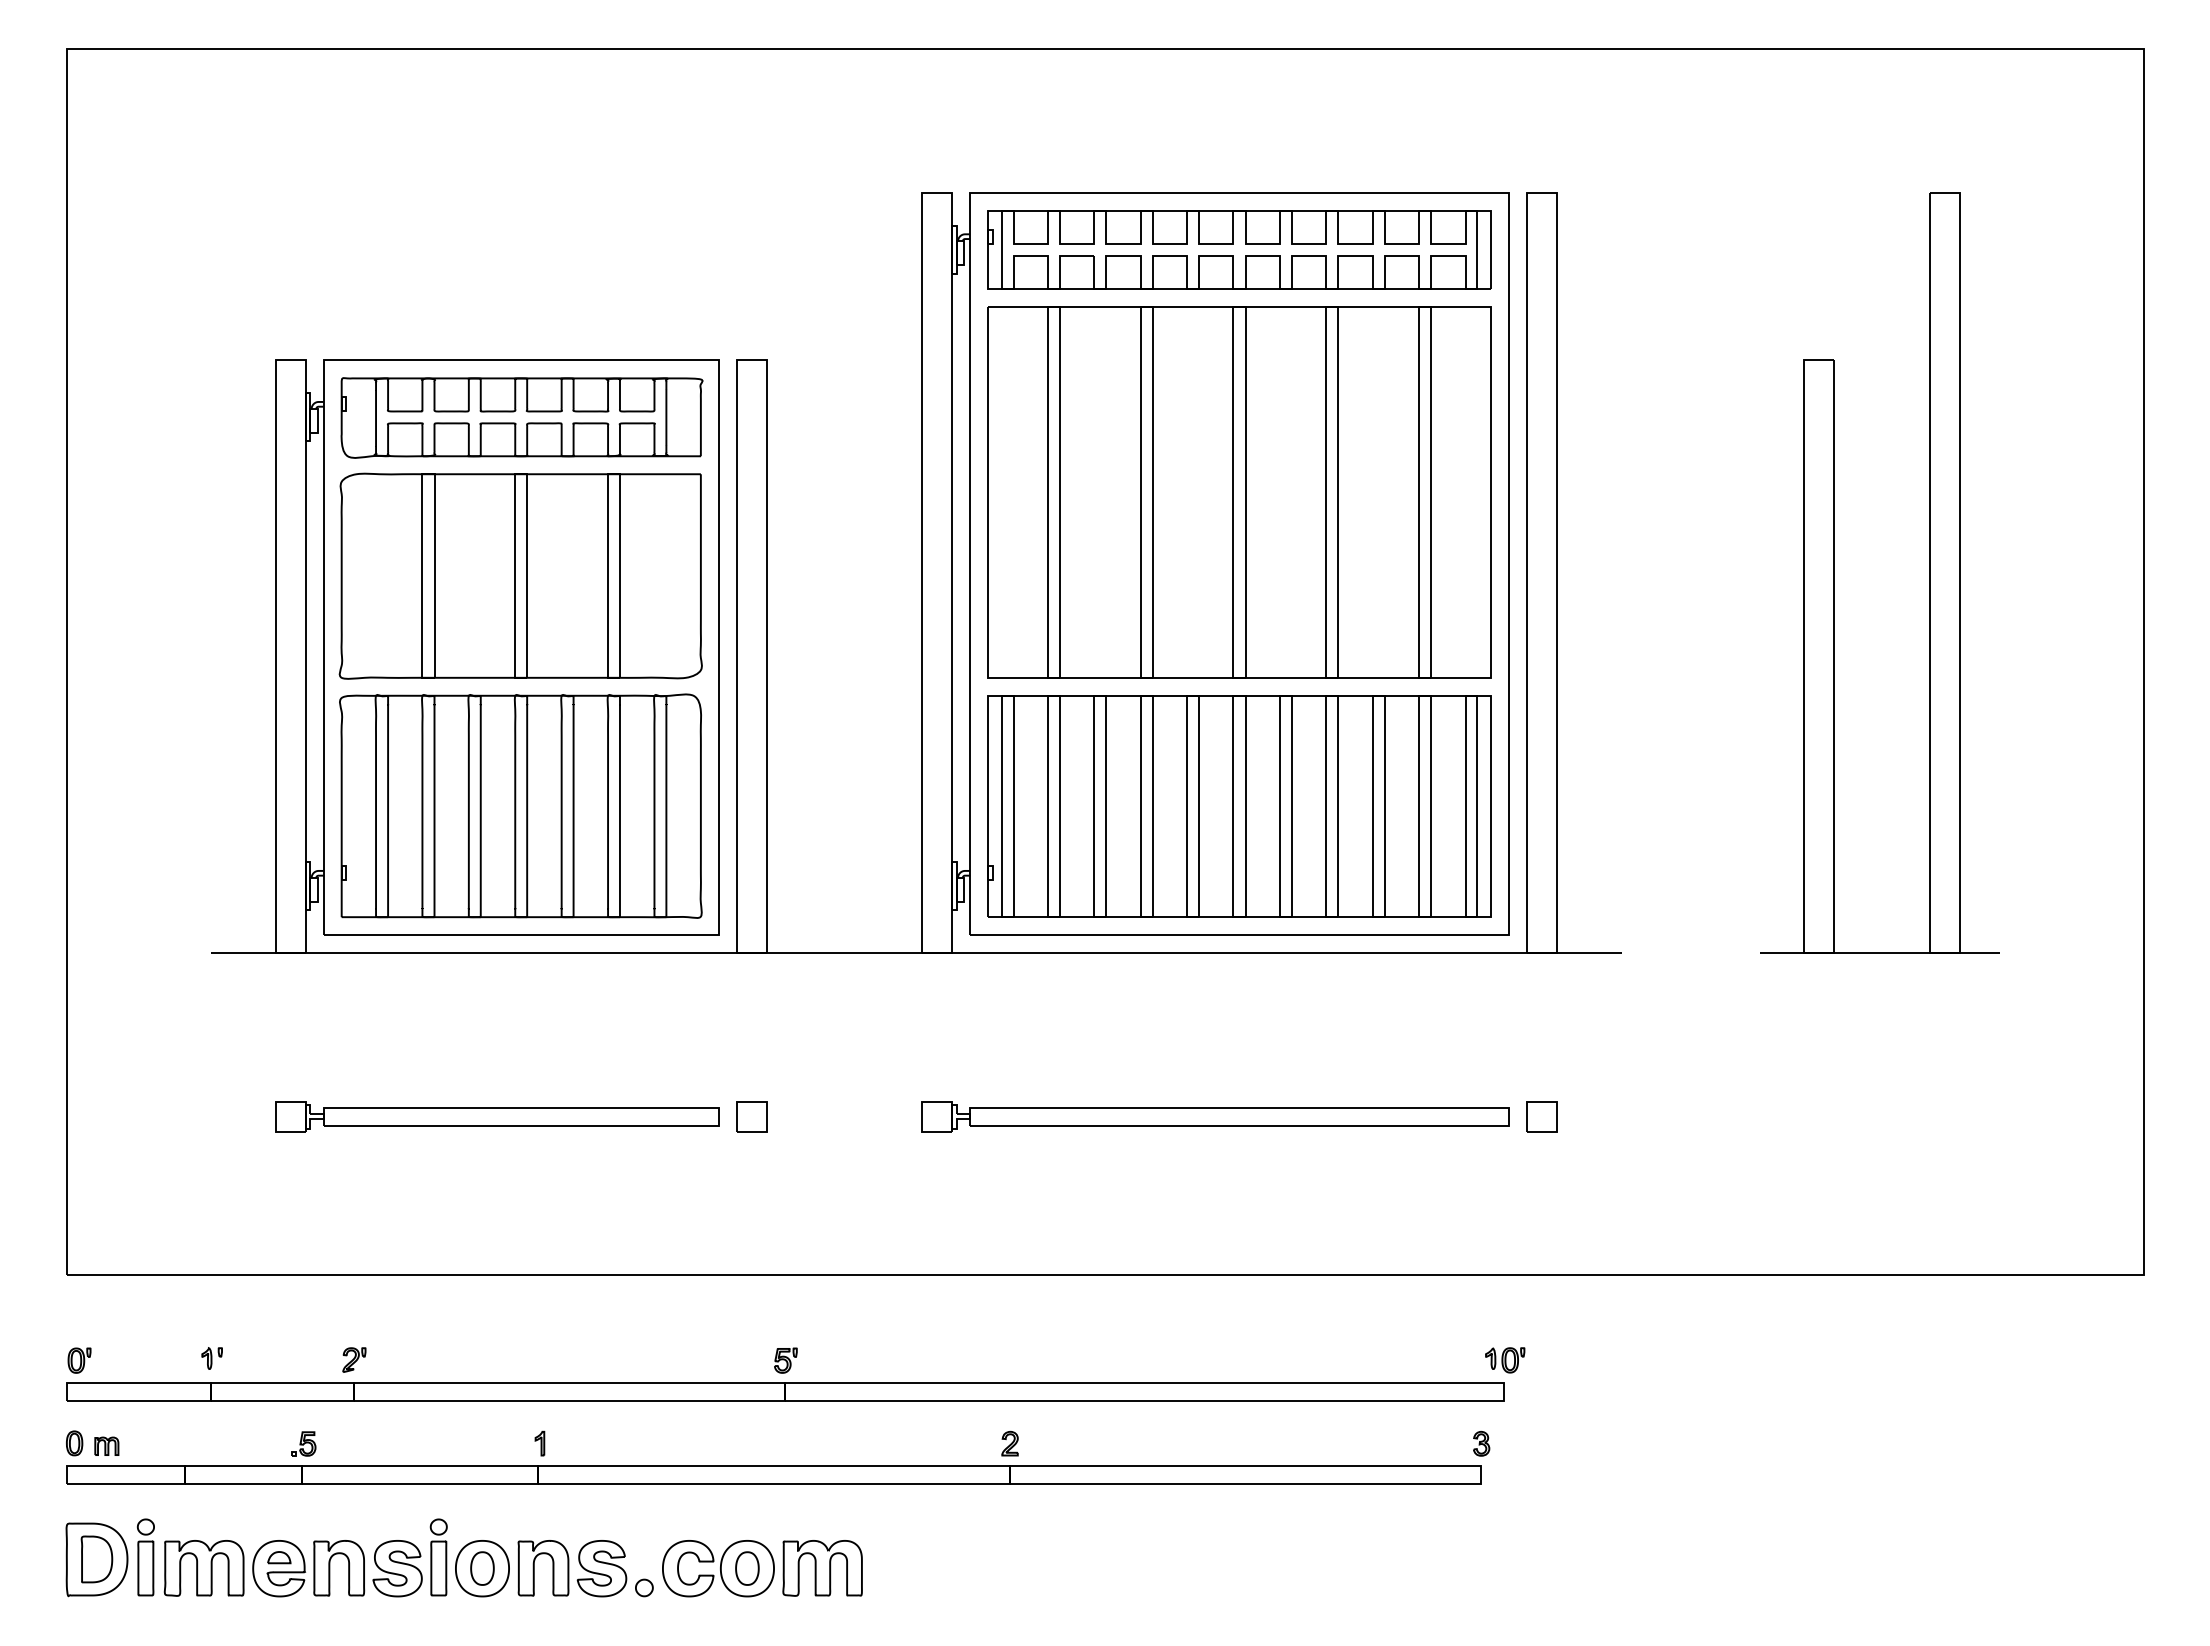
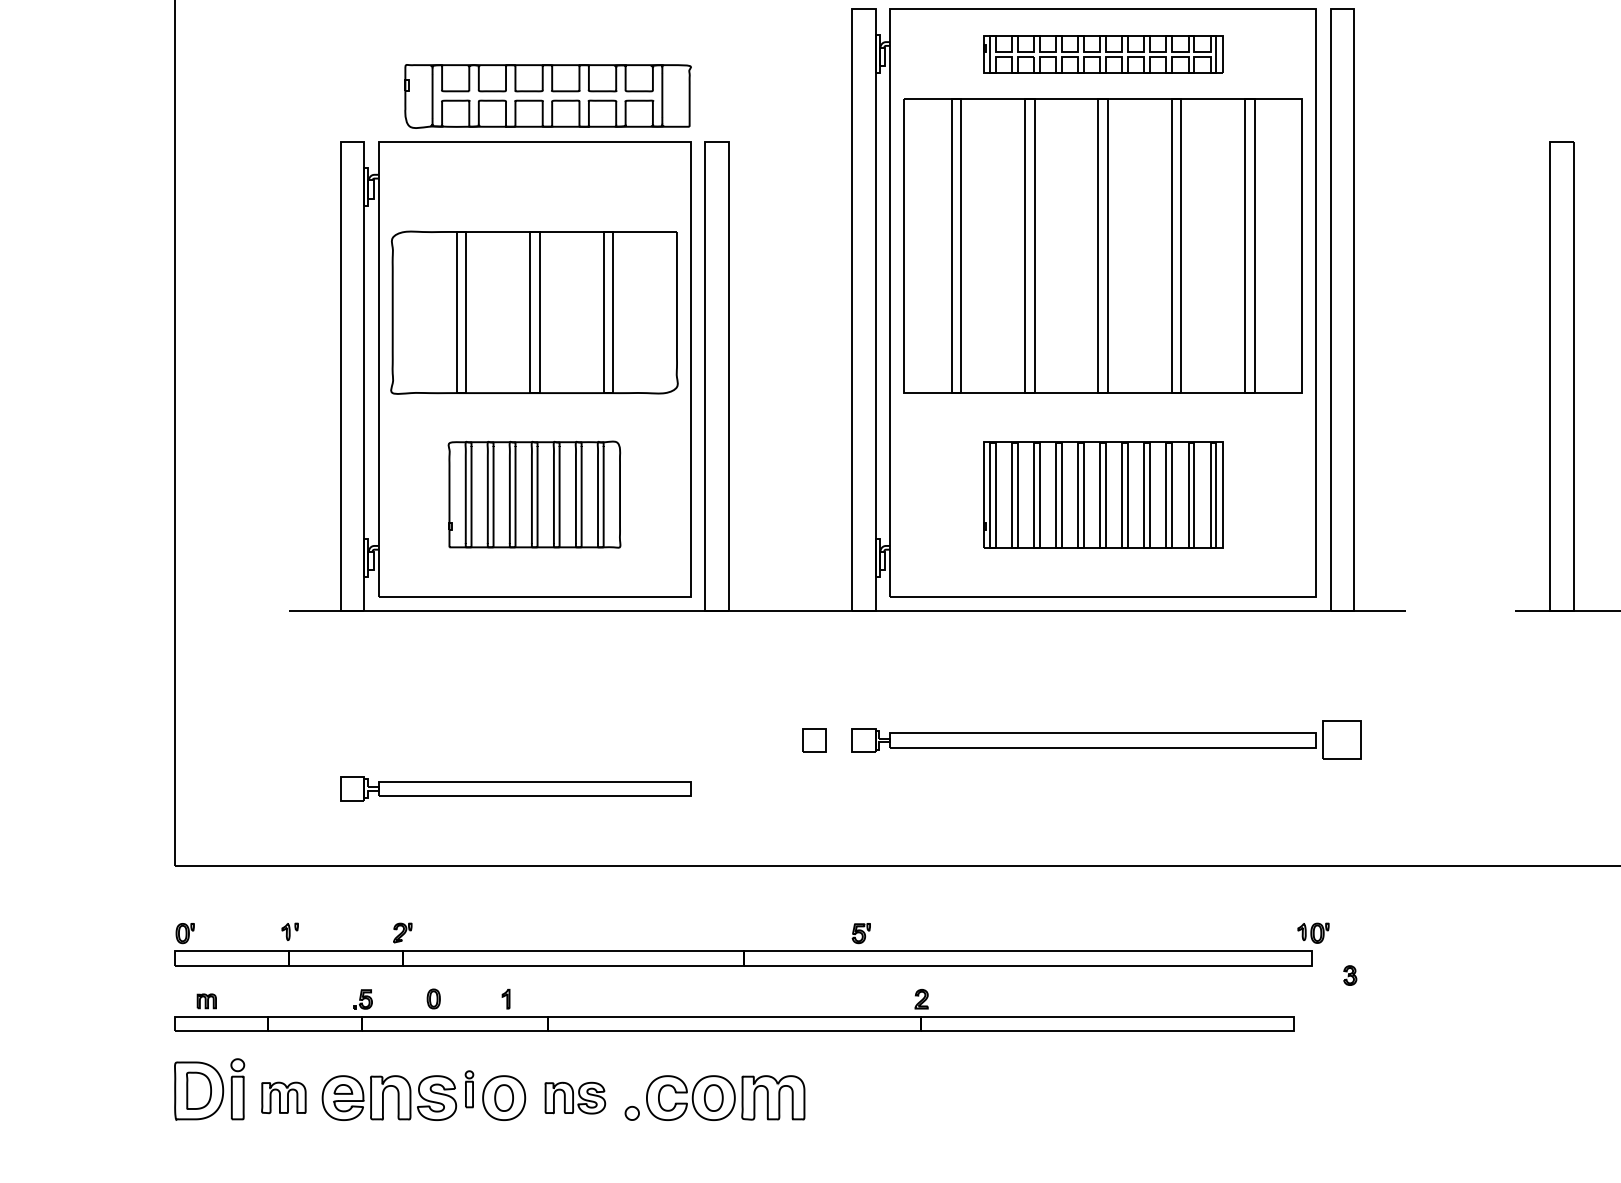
part: (1239, 249) -> (1103, 54), size x0.6
part: (521, 417) -> (547, 96), moved
part: (520, 805) -> (534, 494), size x0.6
part: (1239, 806) -> (1103, 494), size x0.6
part: (497, 1116) -> (516, 788), moved
part: (751, 1116) -> (814, 740), moved
part: (1541, 1116) -> (1342, 740), size x1.6
part: (785, 1360) -> (861, 933), moved
part: (74, 1443) -> (433, 999), moved
part: (539, 1443) -> (505, 999), moved
part: (1481, 1443) -> (1350, 975), moved
part: (438, 1557) -> (469, 1089), size x0.6
part: (203, 1568) -> (283, 1098), size x0.7
part: (572, 1568) -> (575, 1098), size x0.7

